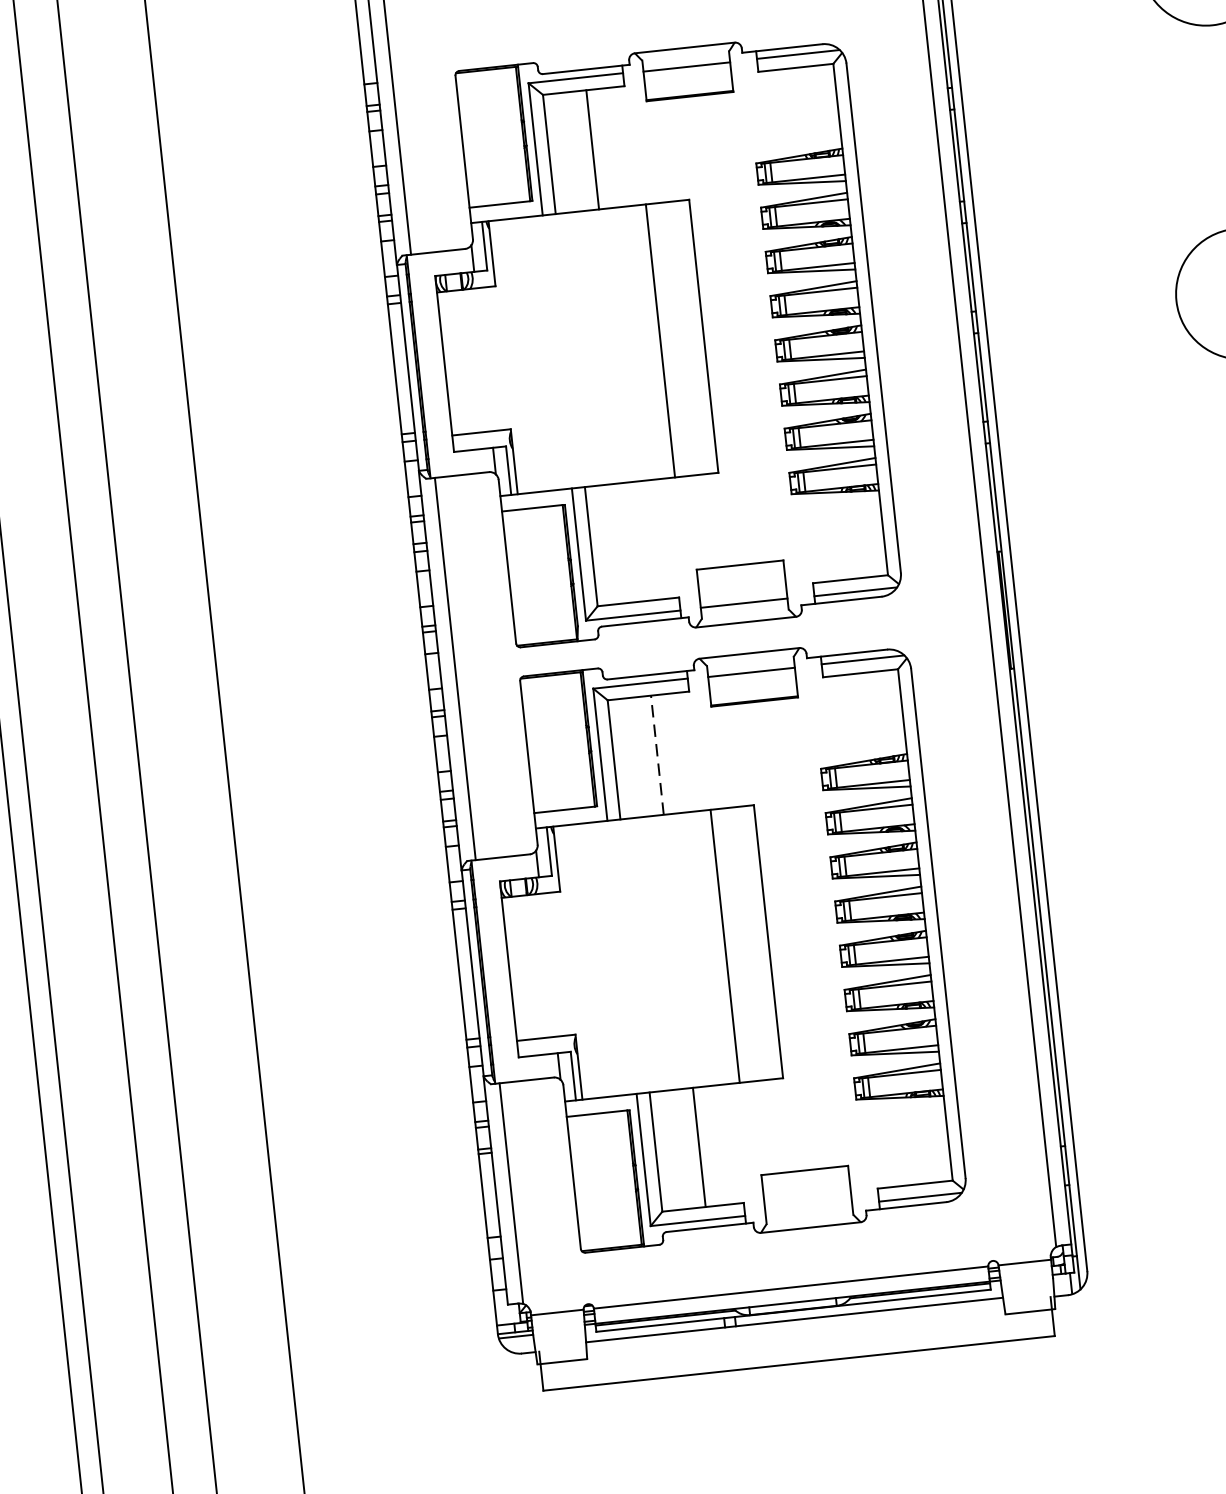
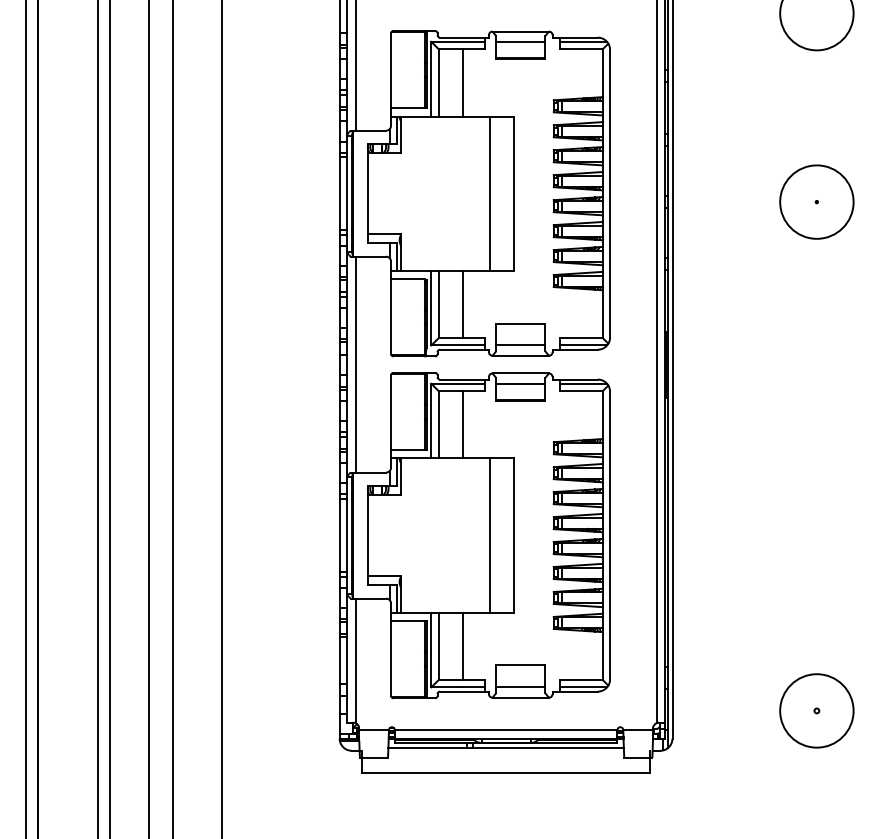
line: (635, 542) -> (463, 304), added
line: (657, 754) -> (463, 424), dashed -> solid
line: (808, 1209) -> (520, 687), added

